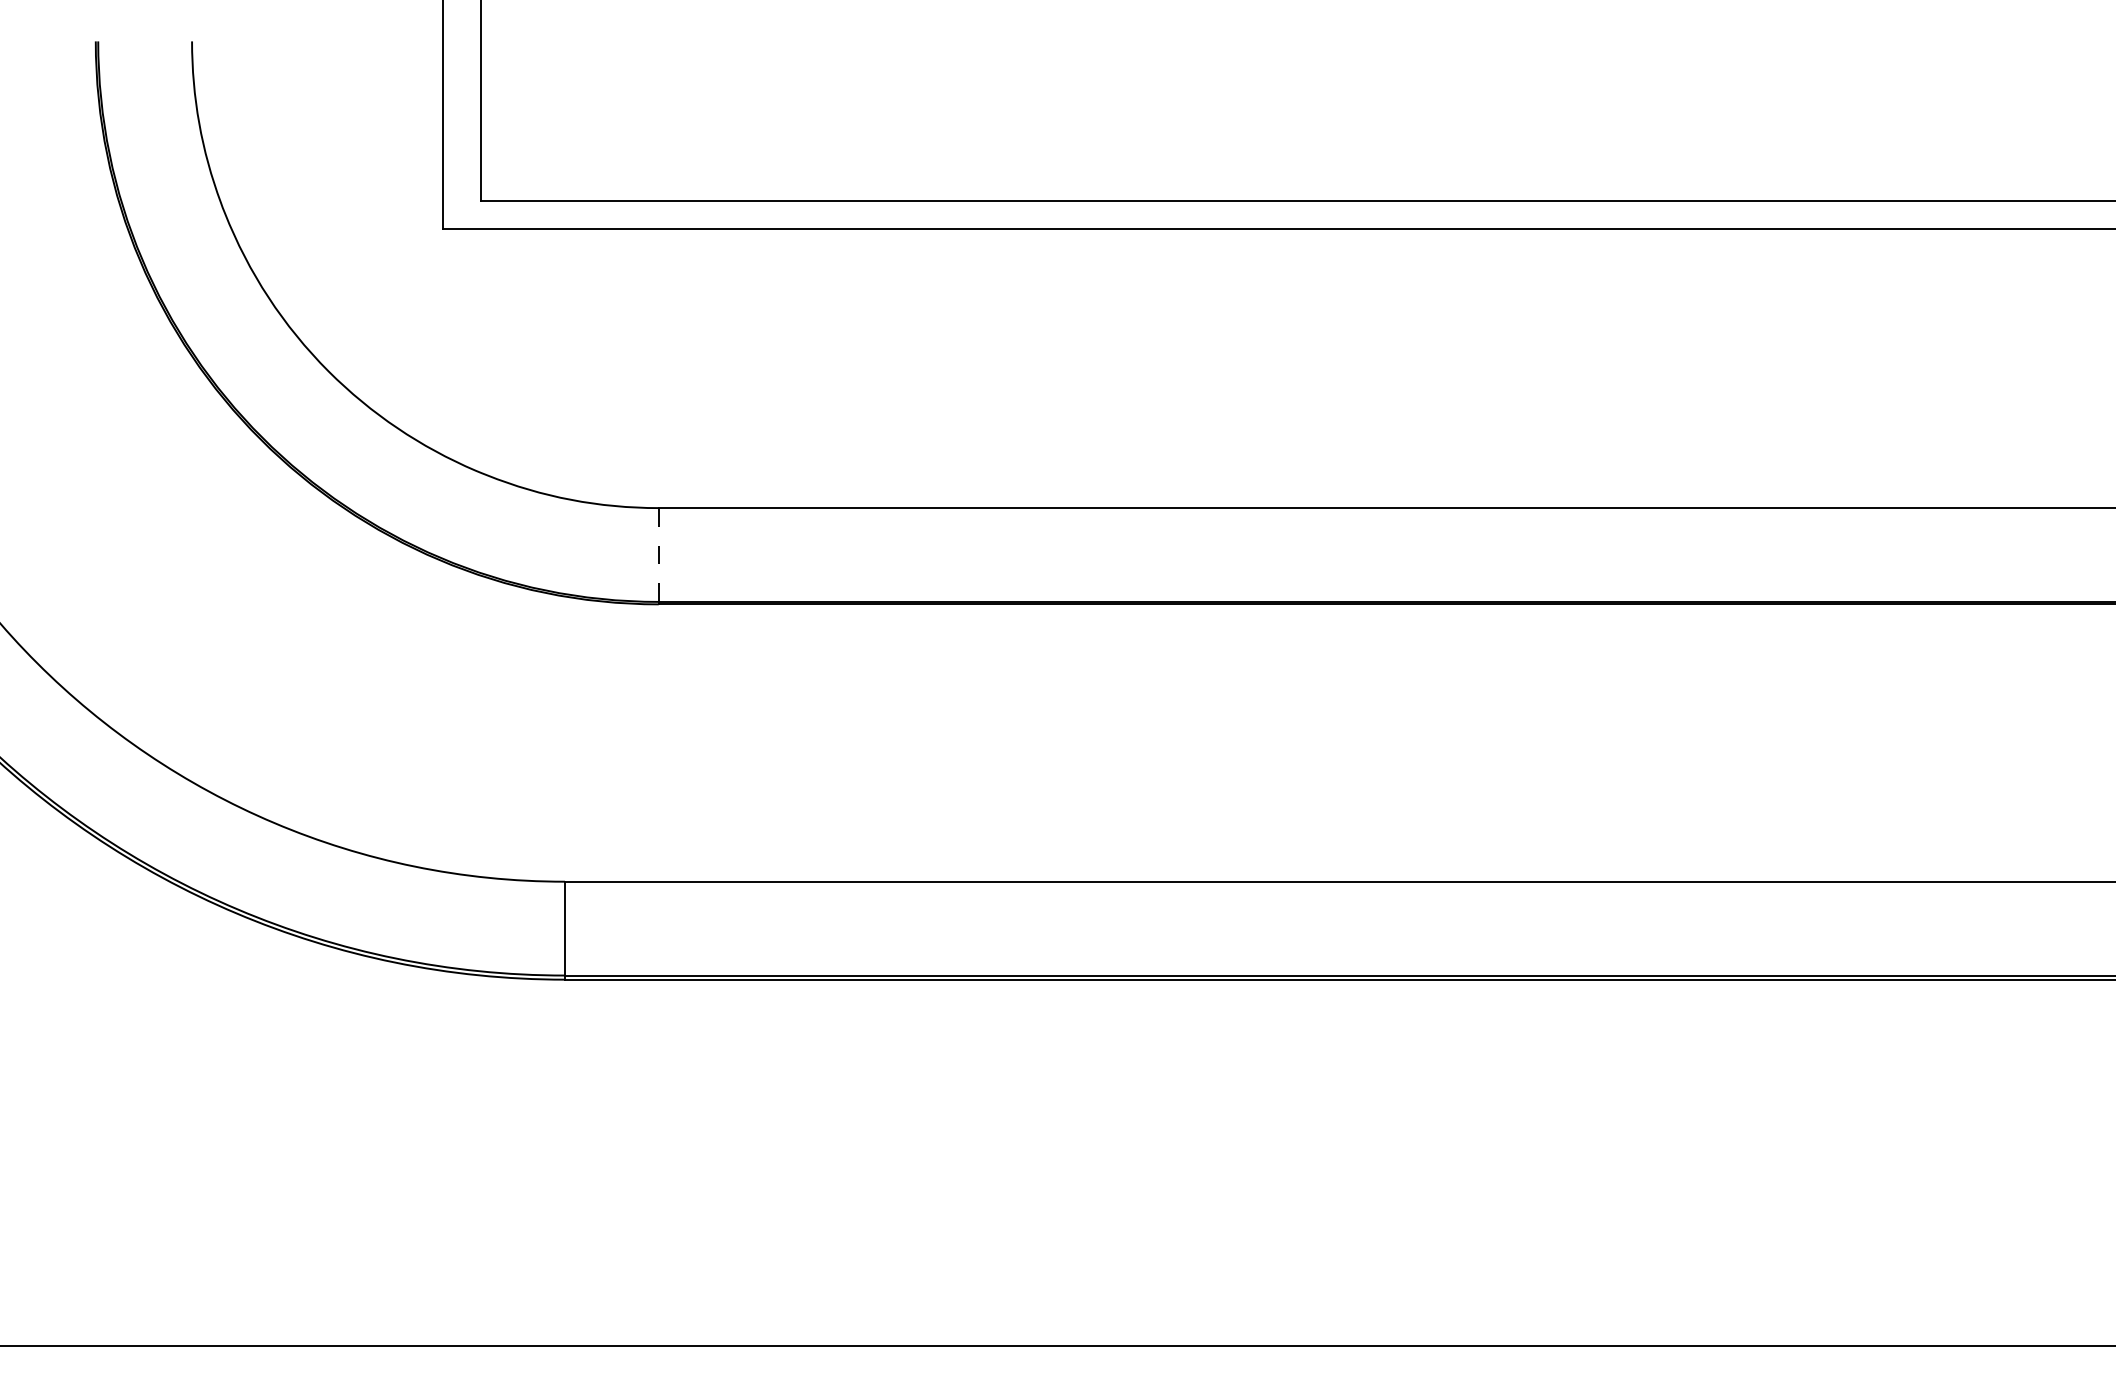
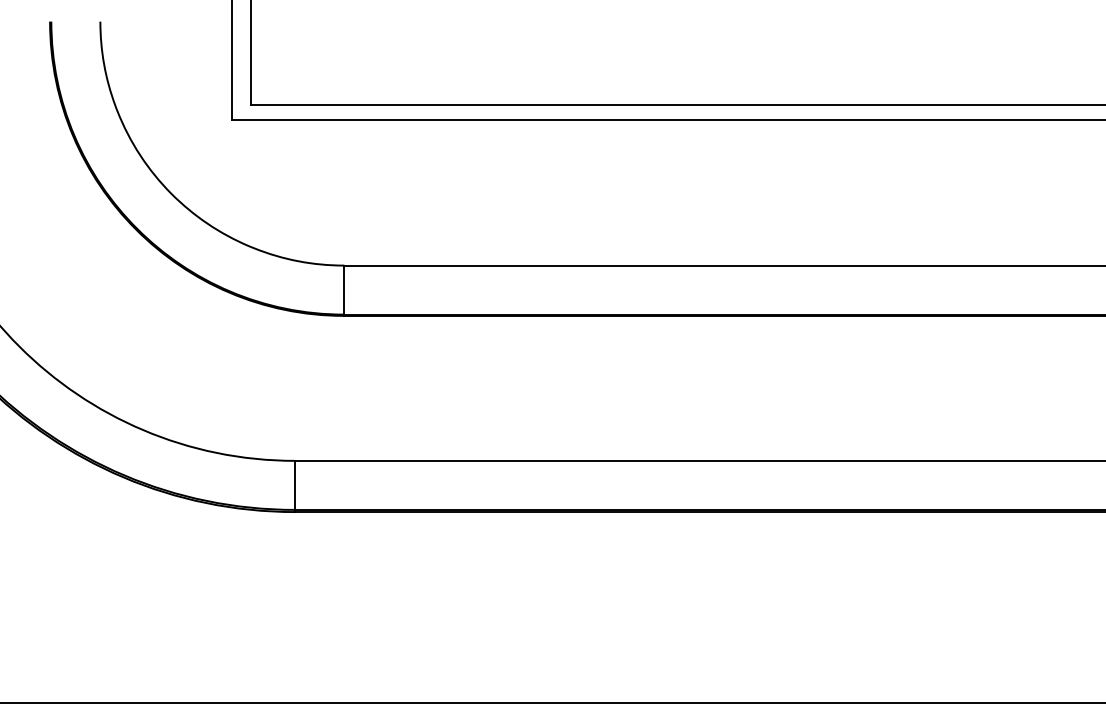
line: (659, 555) -> (344, 290), dashed -> solid

